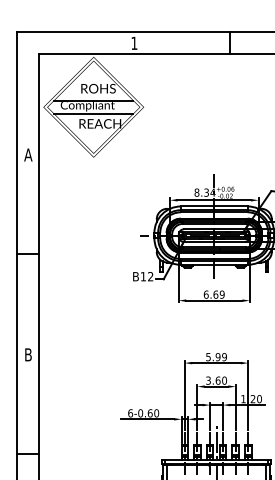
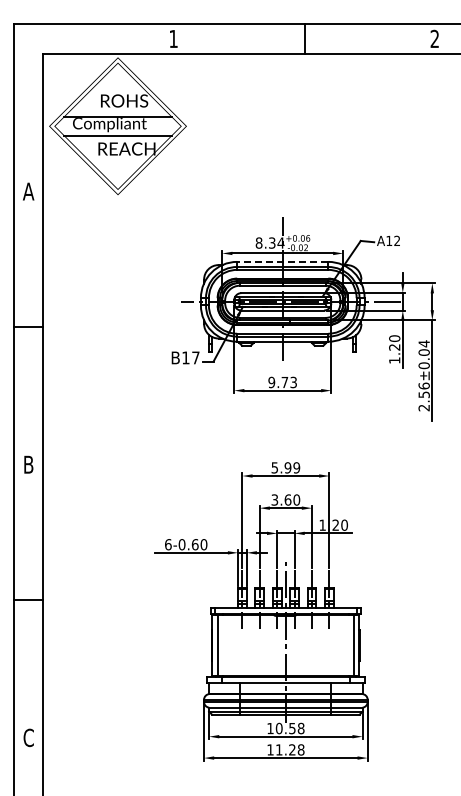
line: (214, 206) -> (282, 261), solid -> dashed
text: (150, 276) -> (195, 357), B12 -> B17
text: (214, 294) -> (282, 382), 6.69 -> 9.73

